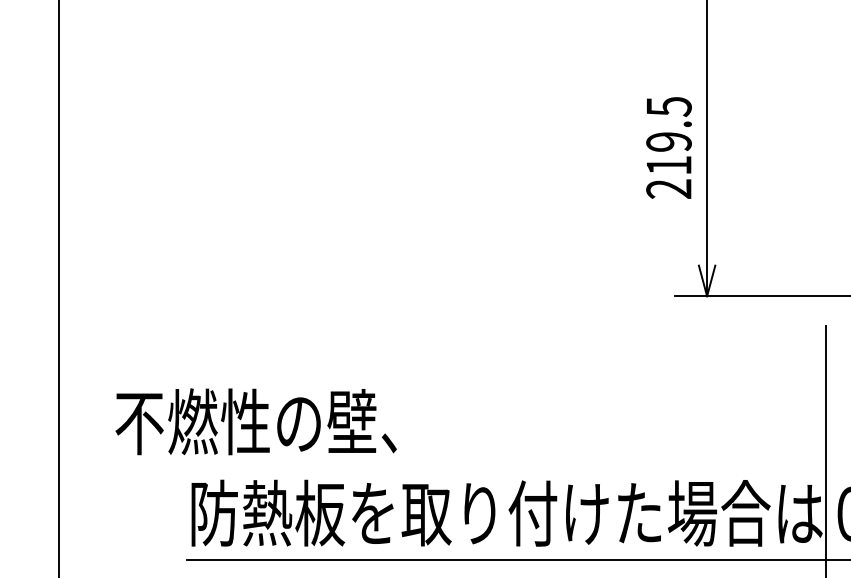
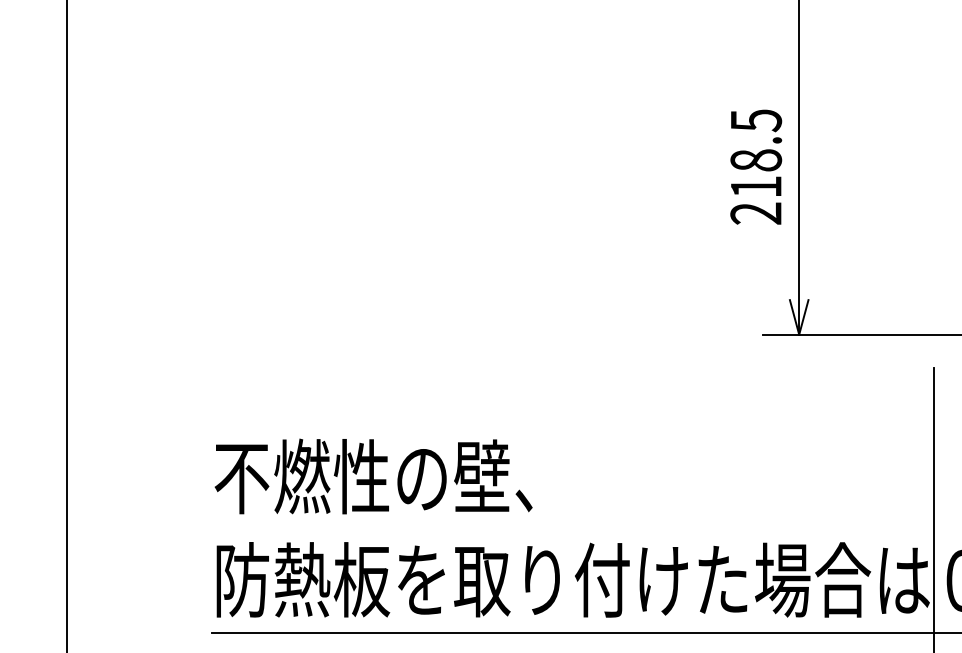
text: (669, 142) -> (756, 160), 219.5 -> 218.5
text: (256, 421) -> (373, 476), moved

